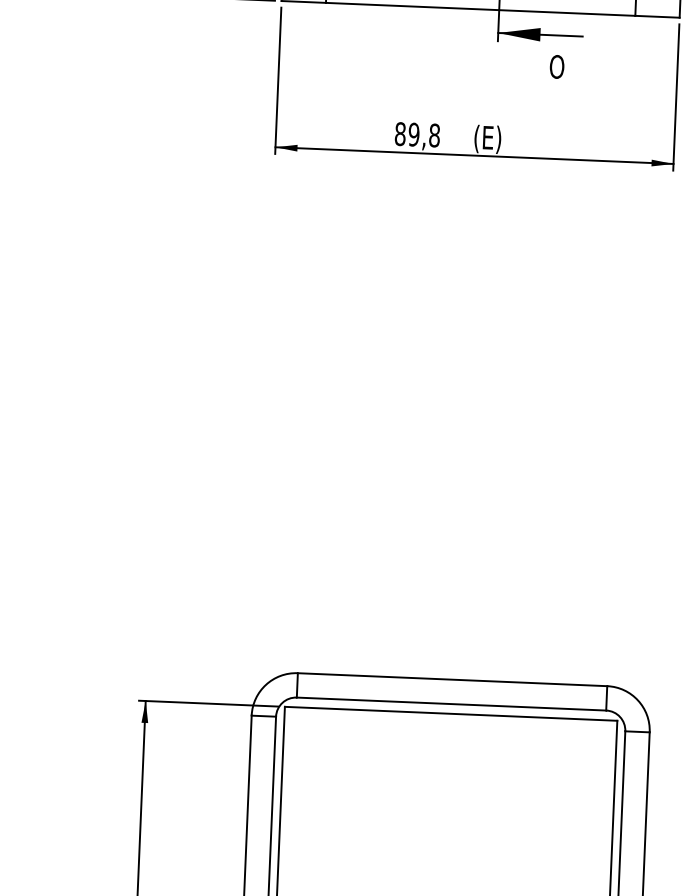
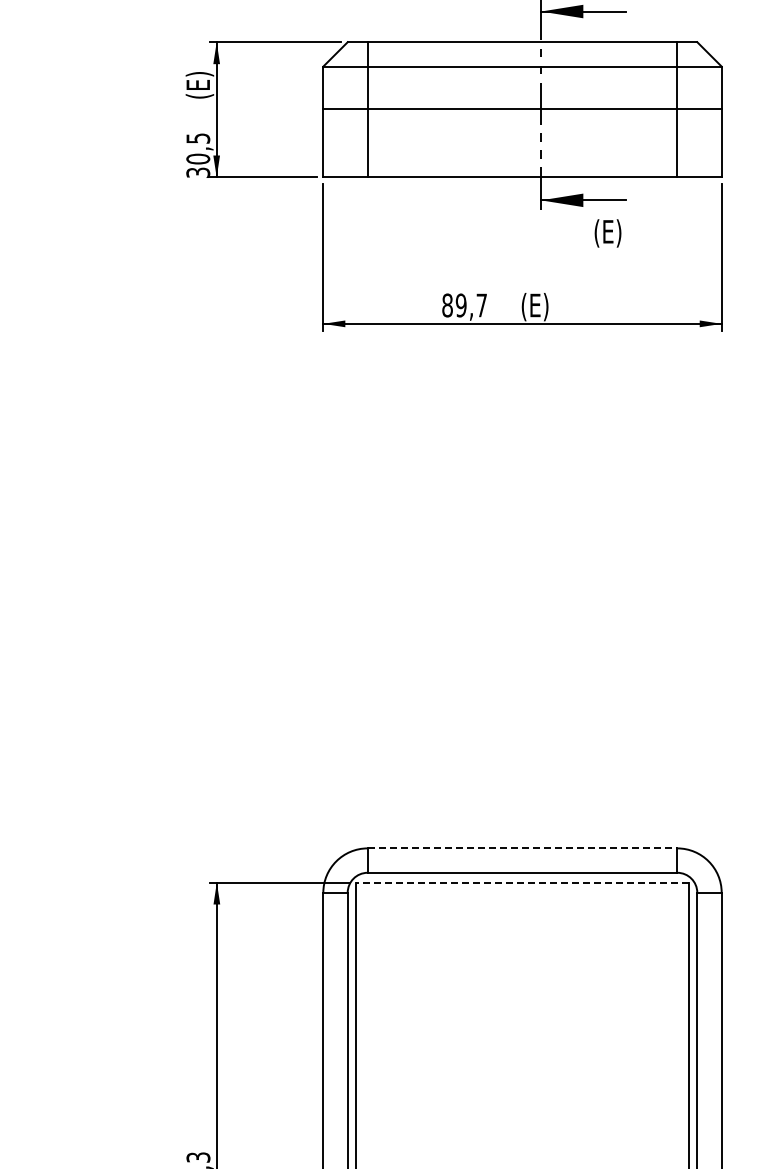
text: (563, 68) -> (607, 233), O -> (E)
text: (434, 135) -> (481, 305), 89,8 -> 89,7
line: (452, 679) -> (522, 848), solid -> dashed
line: (451, 713) -> (522, 882), solid -> dashed

